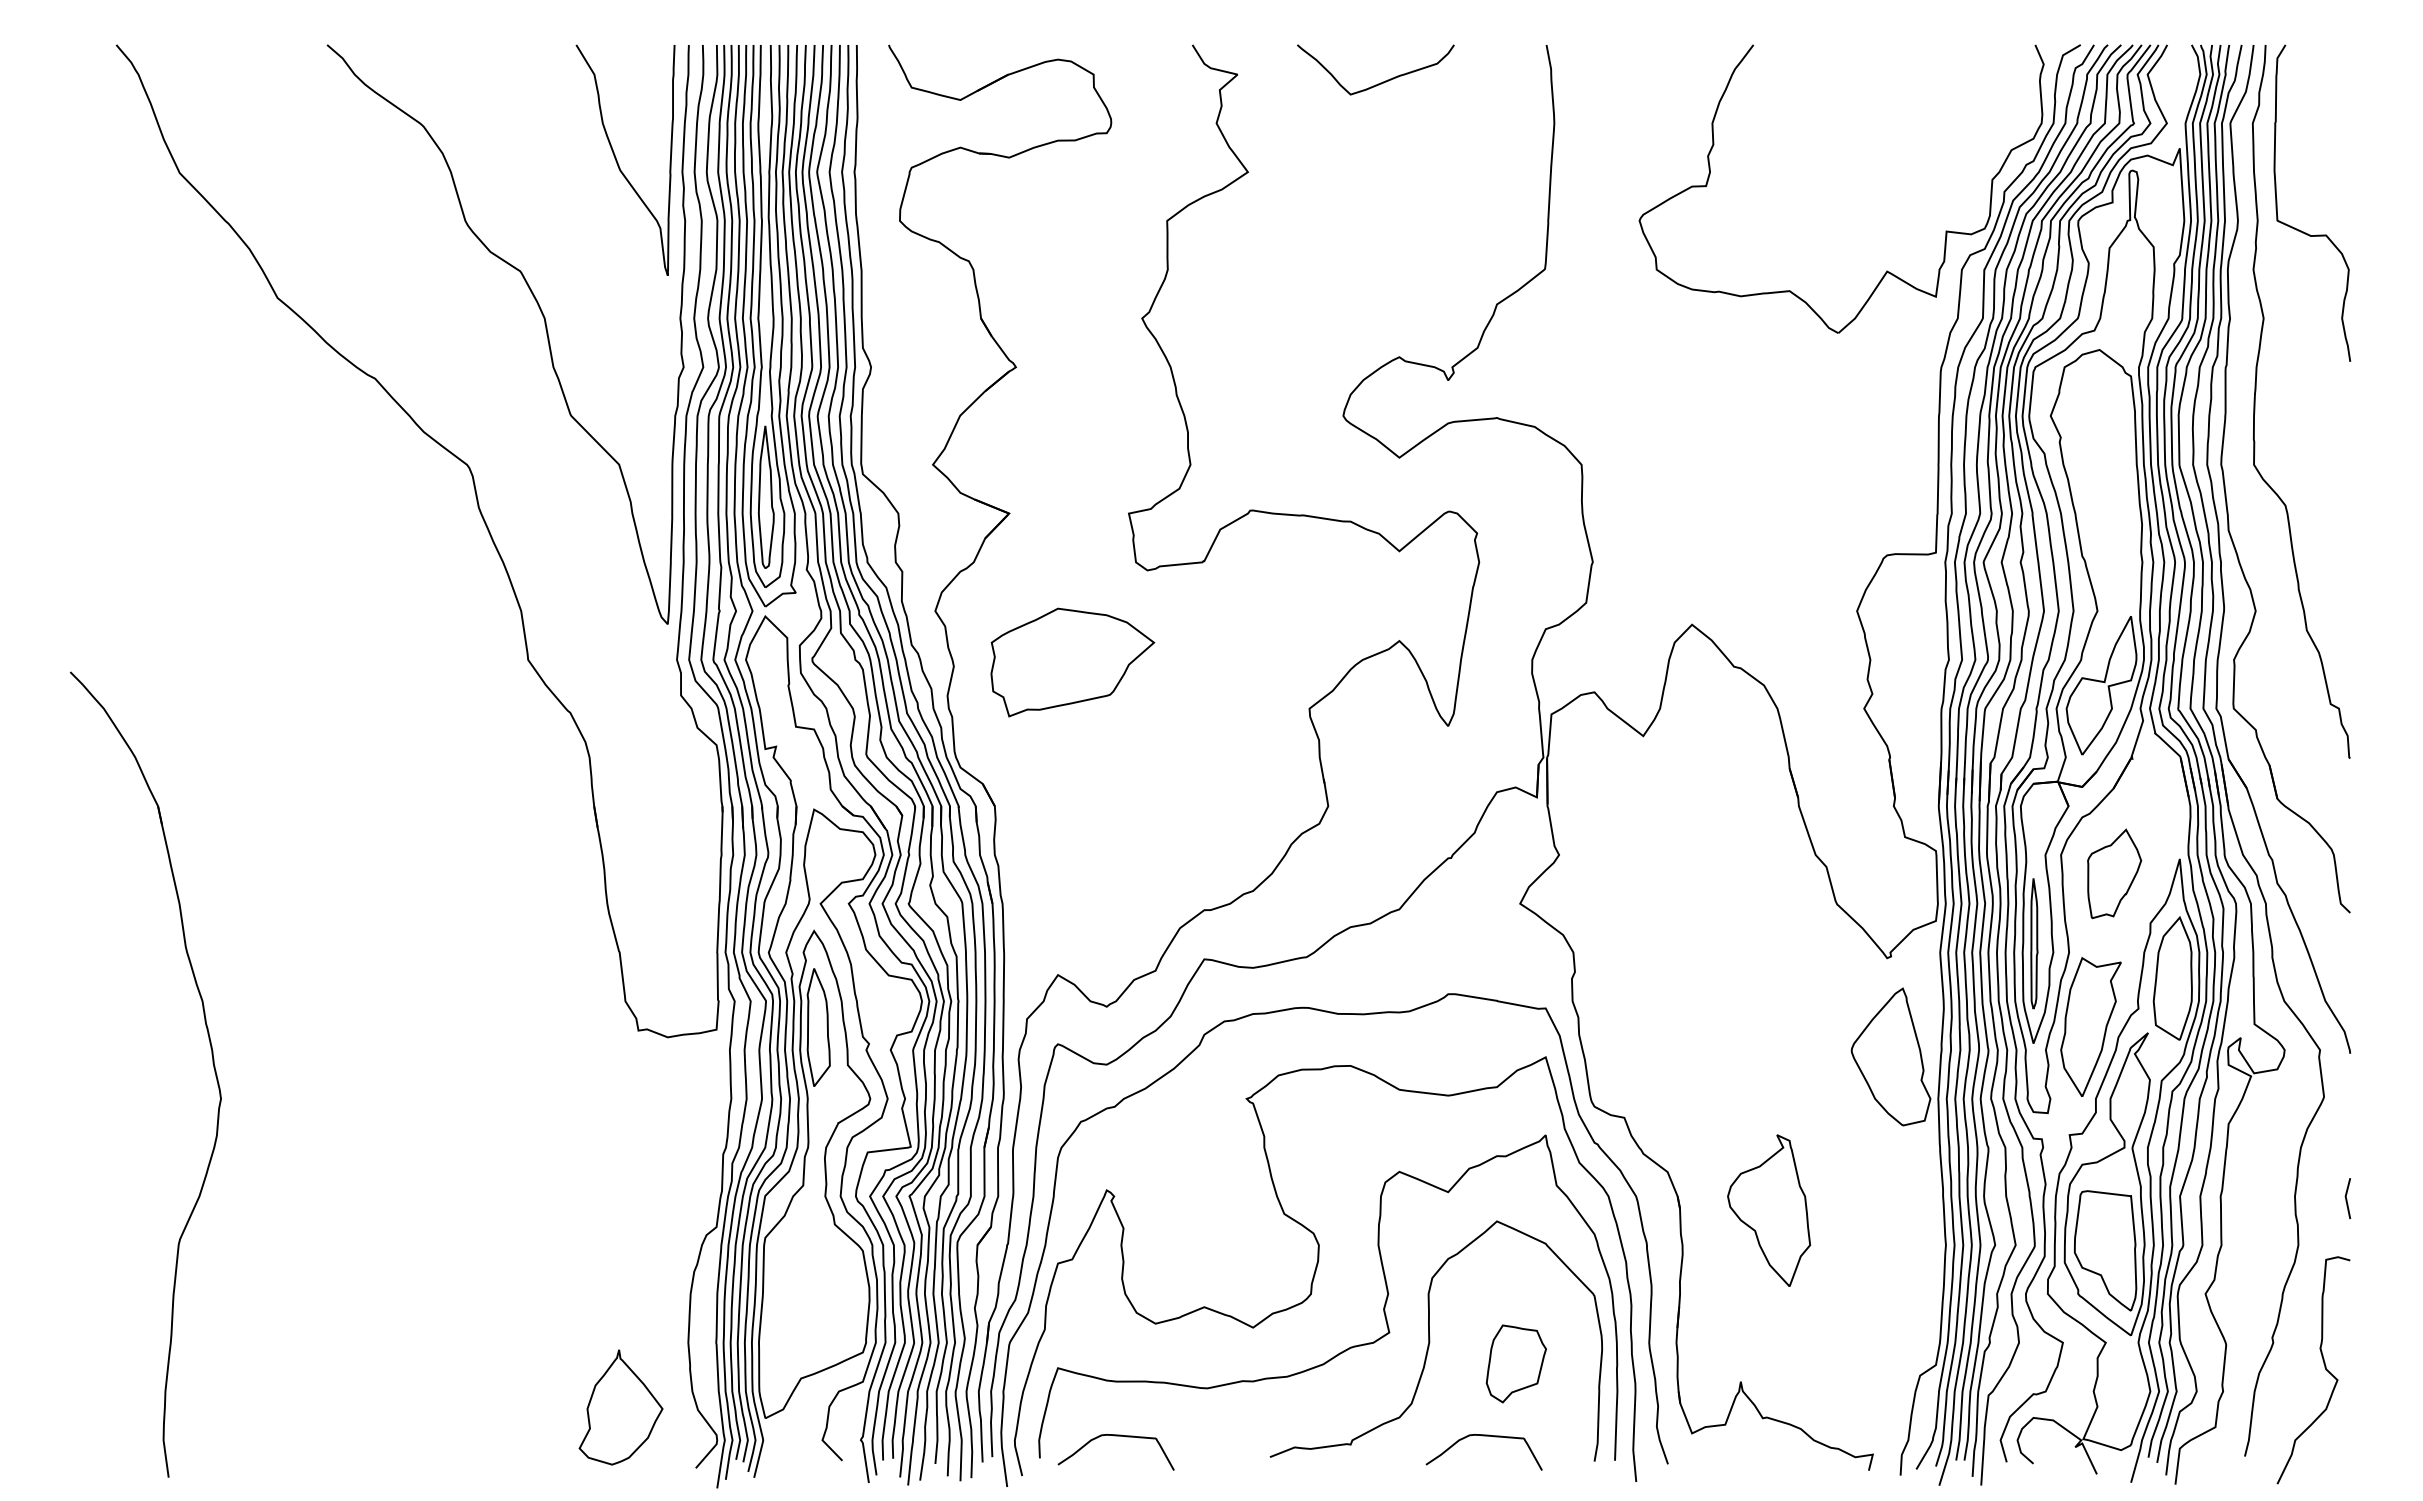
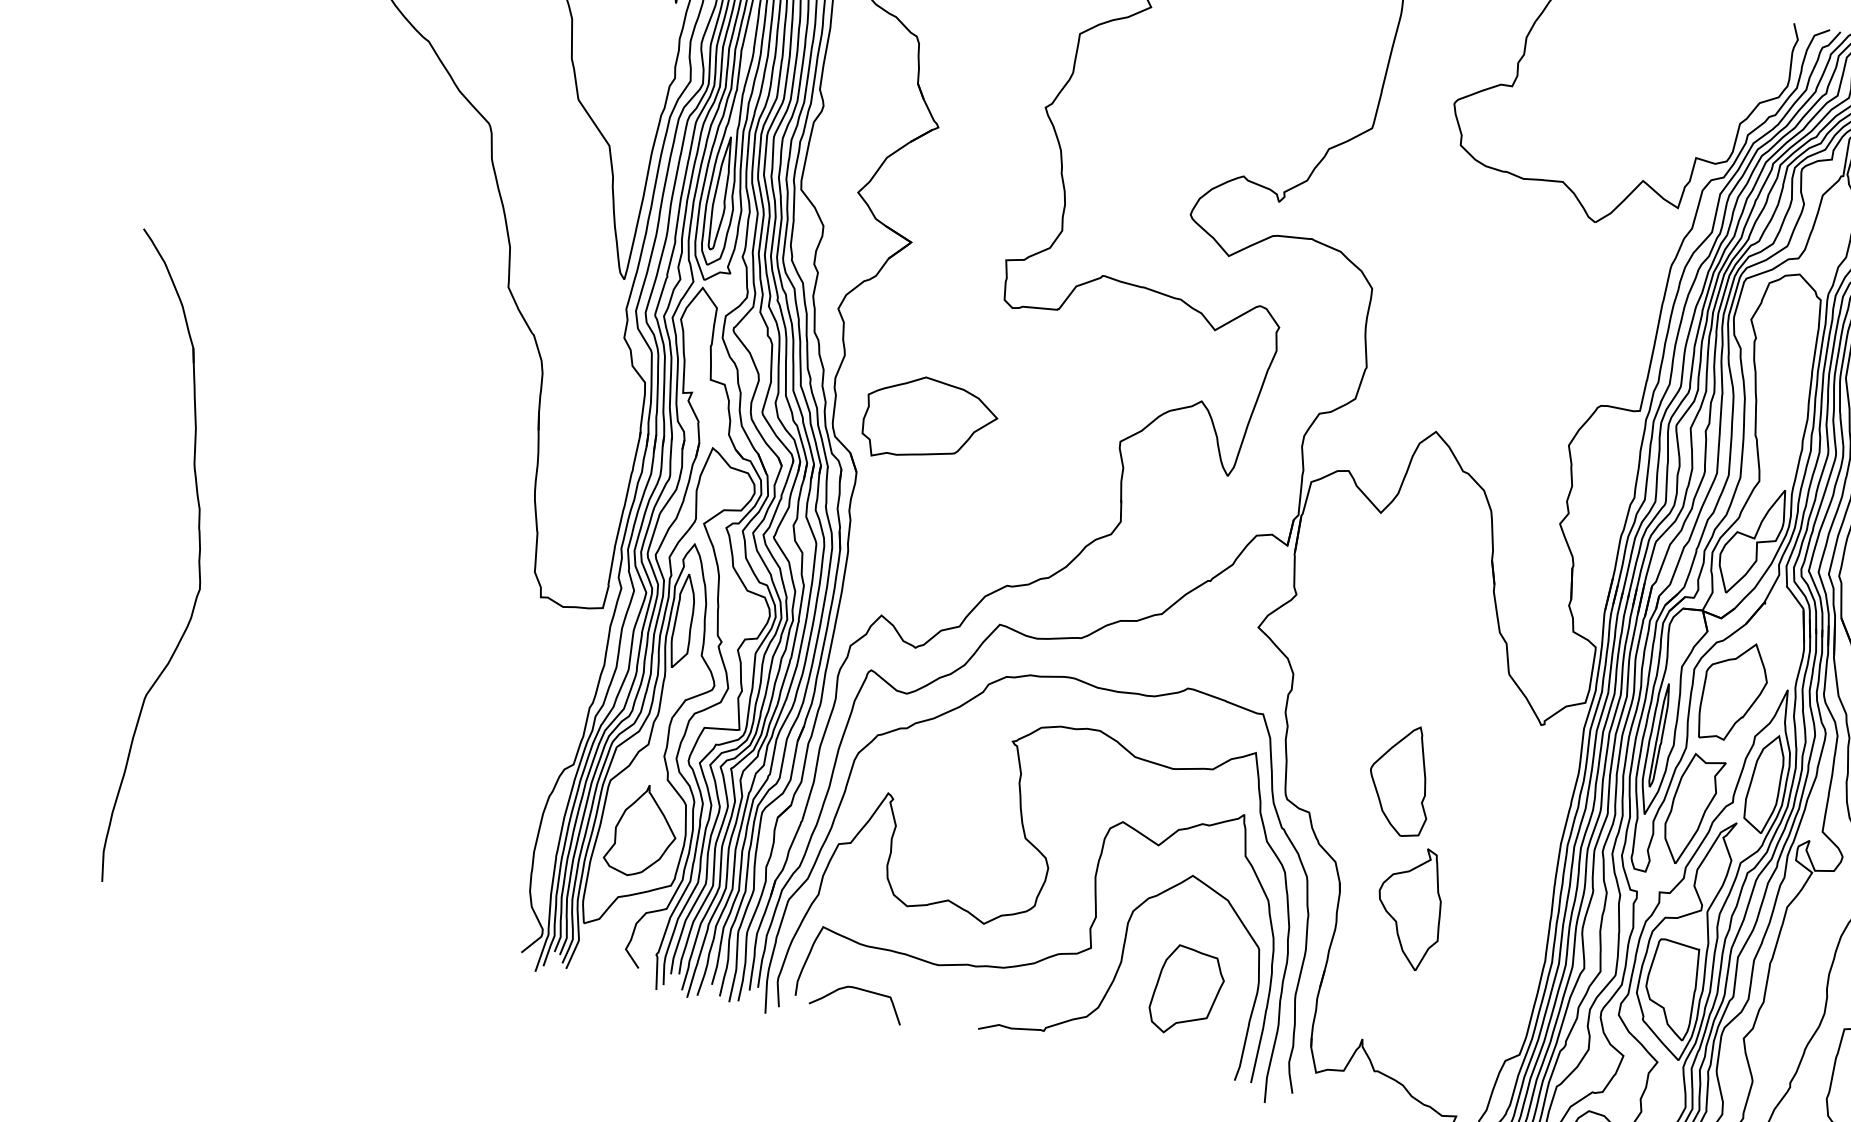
part: (1072, 662) -> (929, 422), moved
part: (2114, 873) -> (1733, 691), size x1.43
part: (1890, 1056) -> (1400, 779), moved
part: (1516, 1363) -> (1187, 991), size x1.43
part: (620, 1407) -> (642, 831), moved
curve: (1483, 1436) -> (1150, 1044), removed

